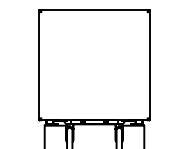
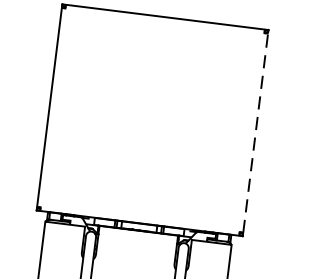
line: (149, 64) -> (255, 131), solid -> dashed

